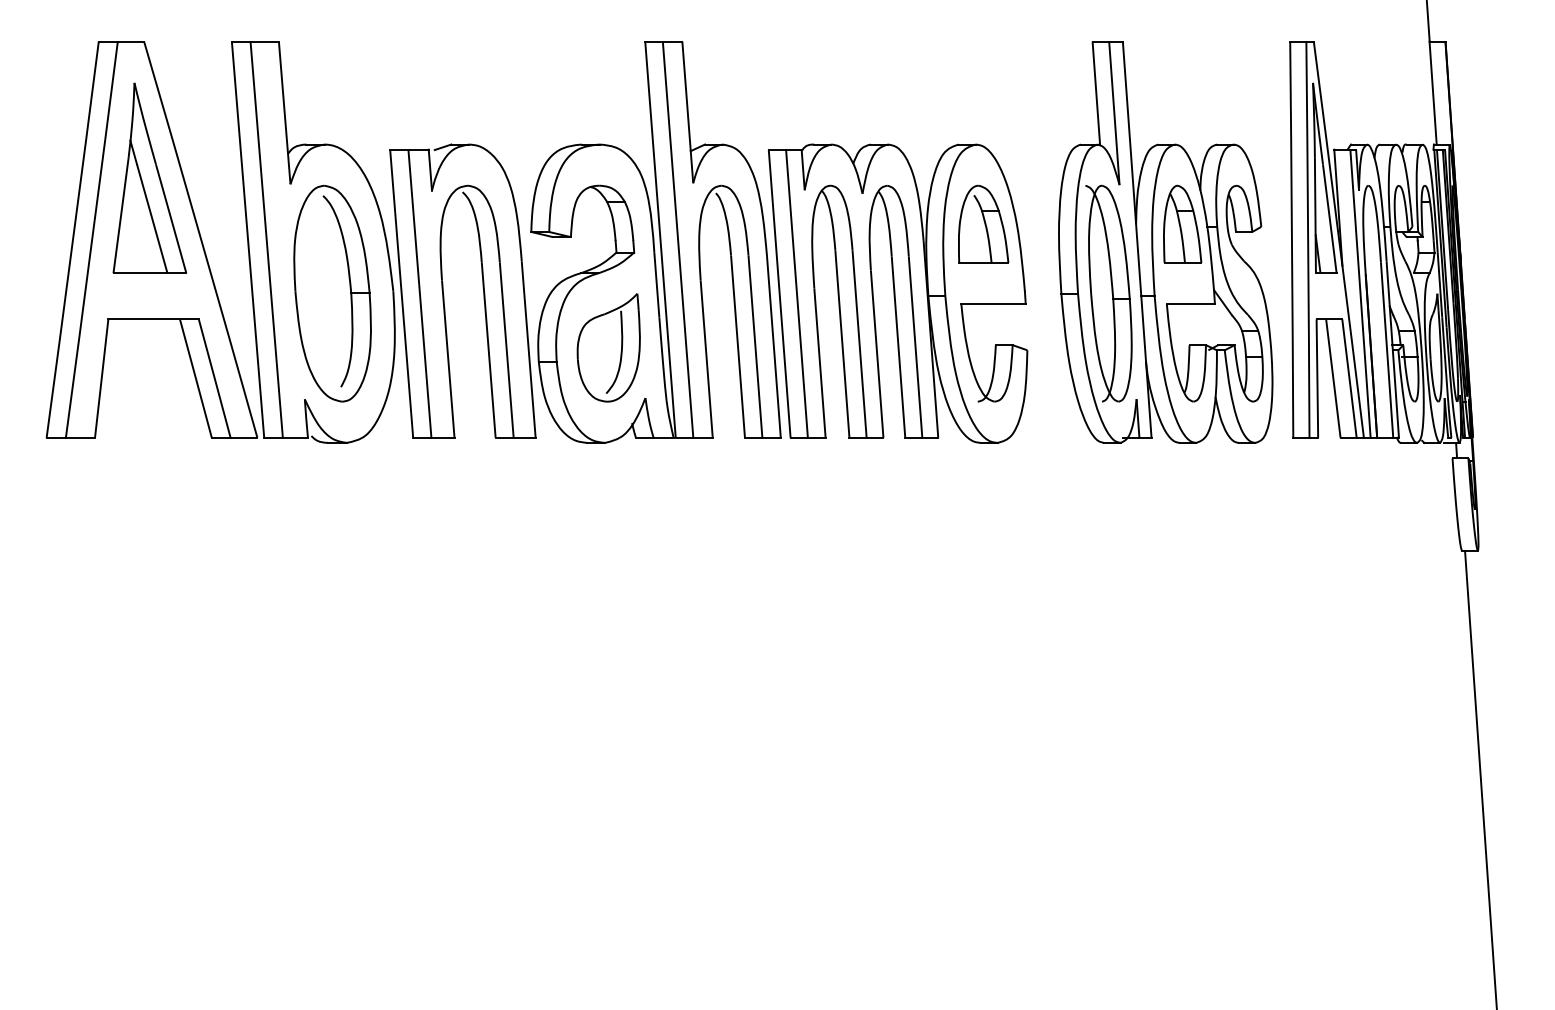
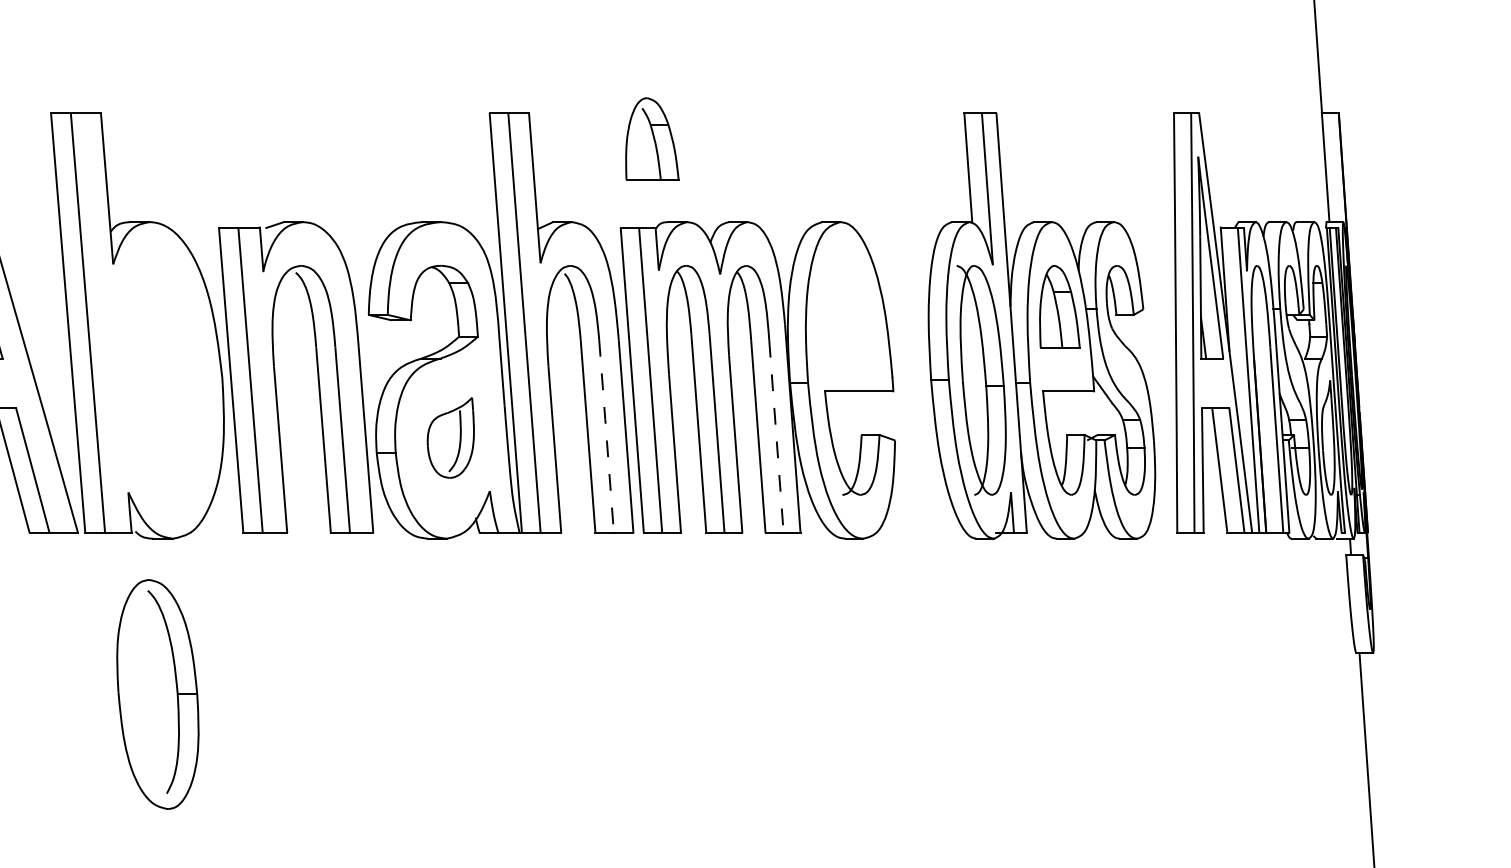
part: (983, 223) -> (652, 138), moved
part: (332, 293) -> (157, 694), moved
line: (755, 346) -> (606, 436), solid -> dashed
line: (915, 346) -> (776, 436), solid -> dashed
part: (608, 347) -> (450, 437), size x0.7

